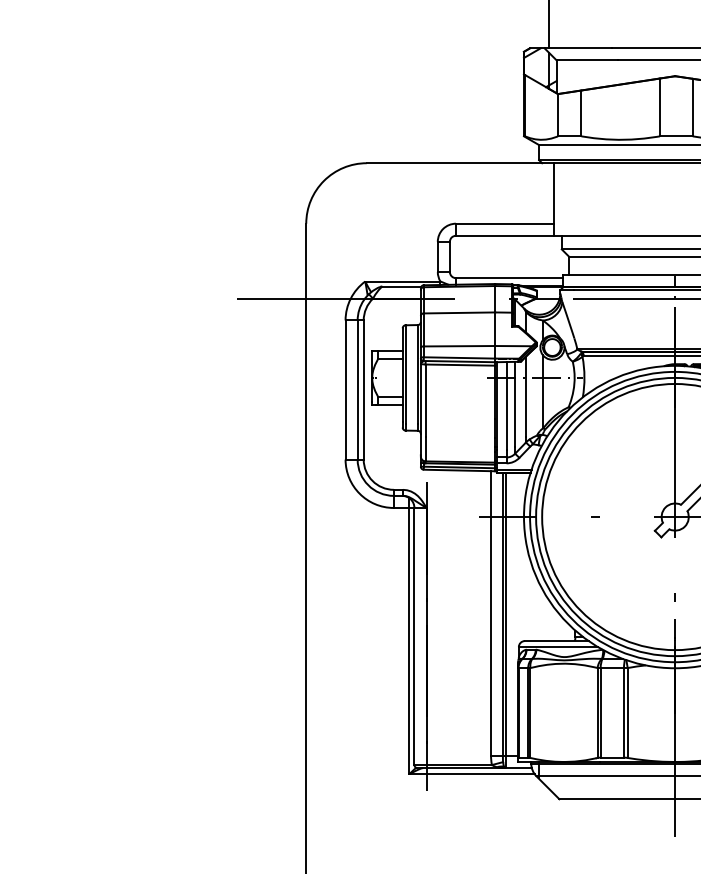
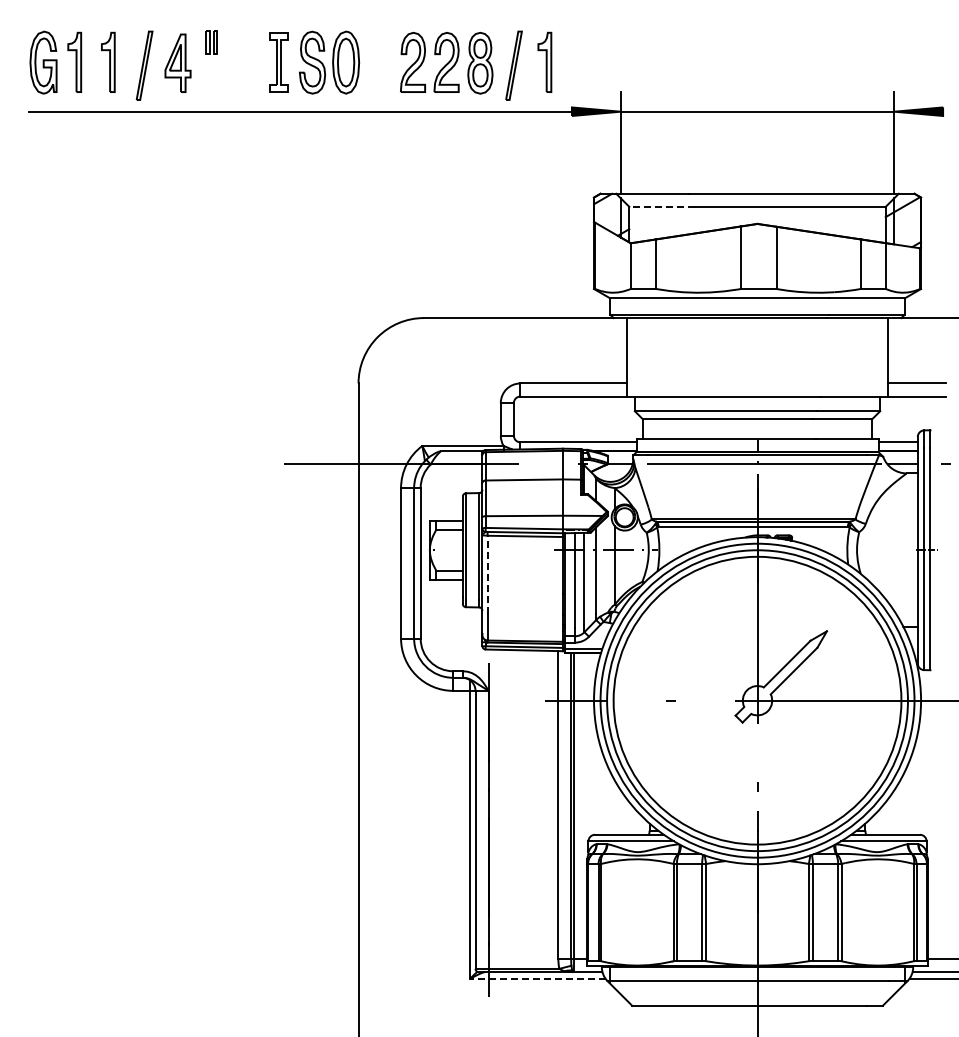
line: (587, 60) -> (662, 206), solid -> dashed
line: (425, 400) -> (487, 574), solid -> dashed
line: (471, 773) -> (537, 978), solid -> dashed

